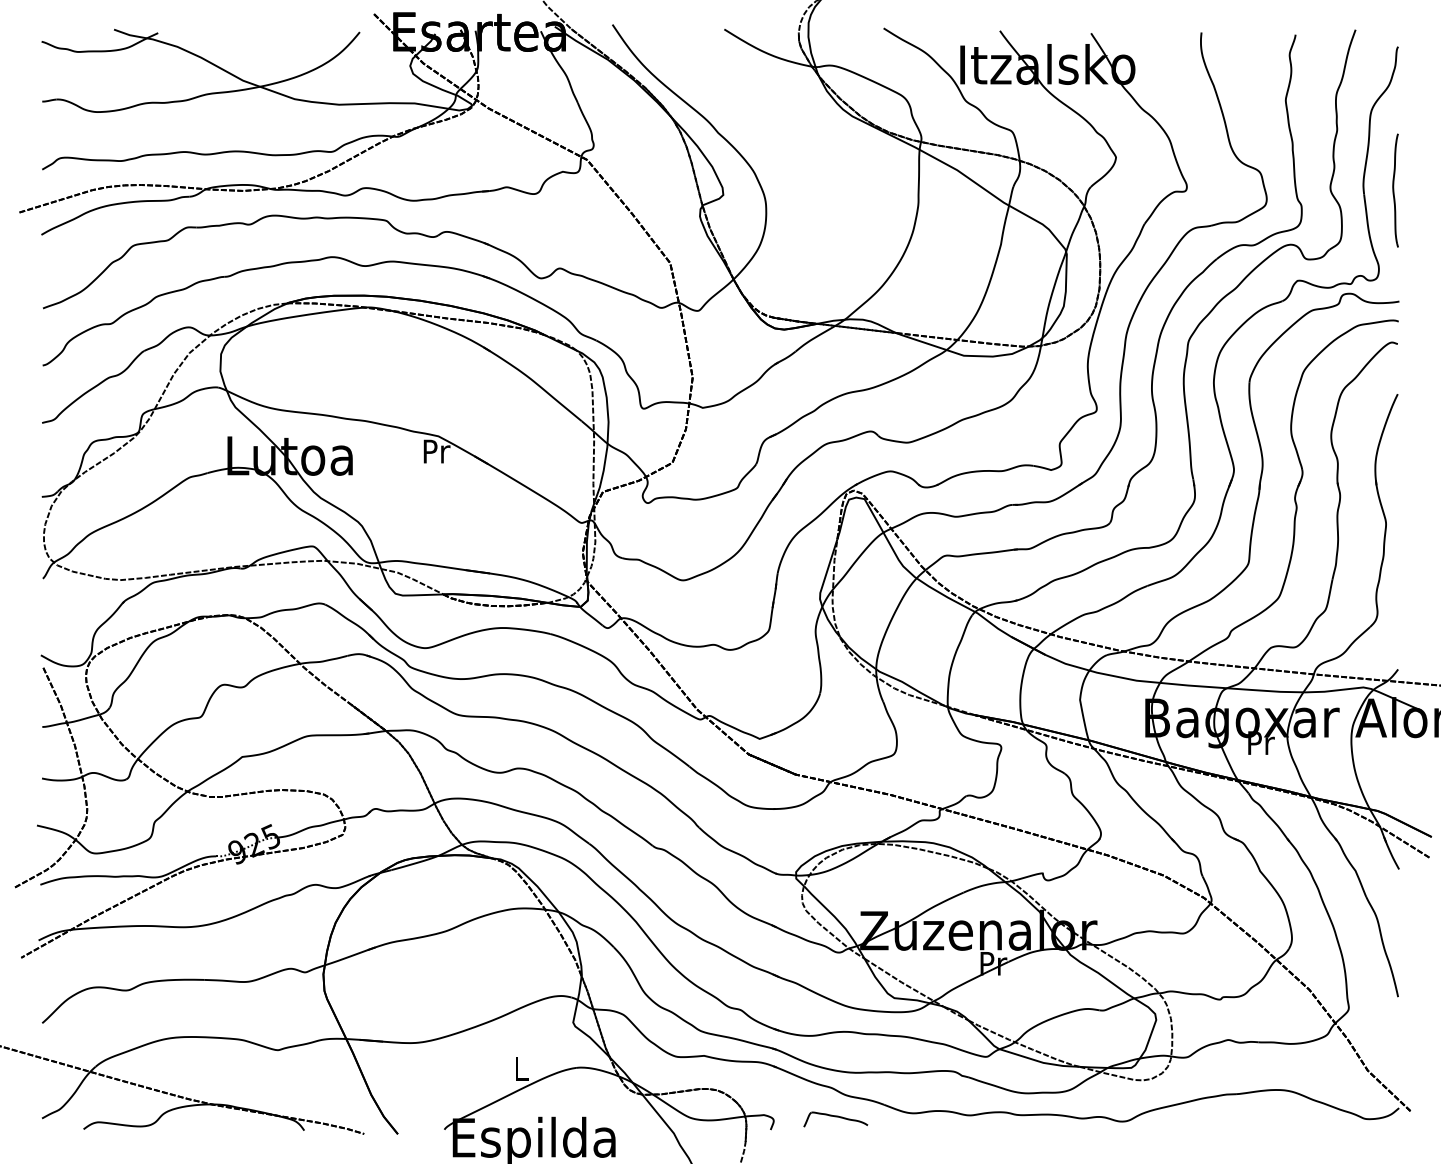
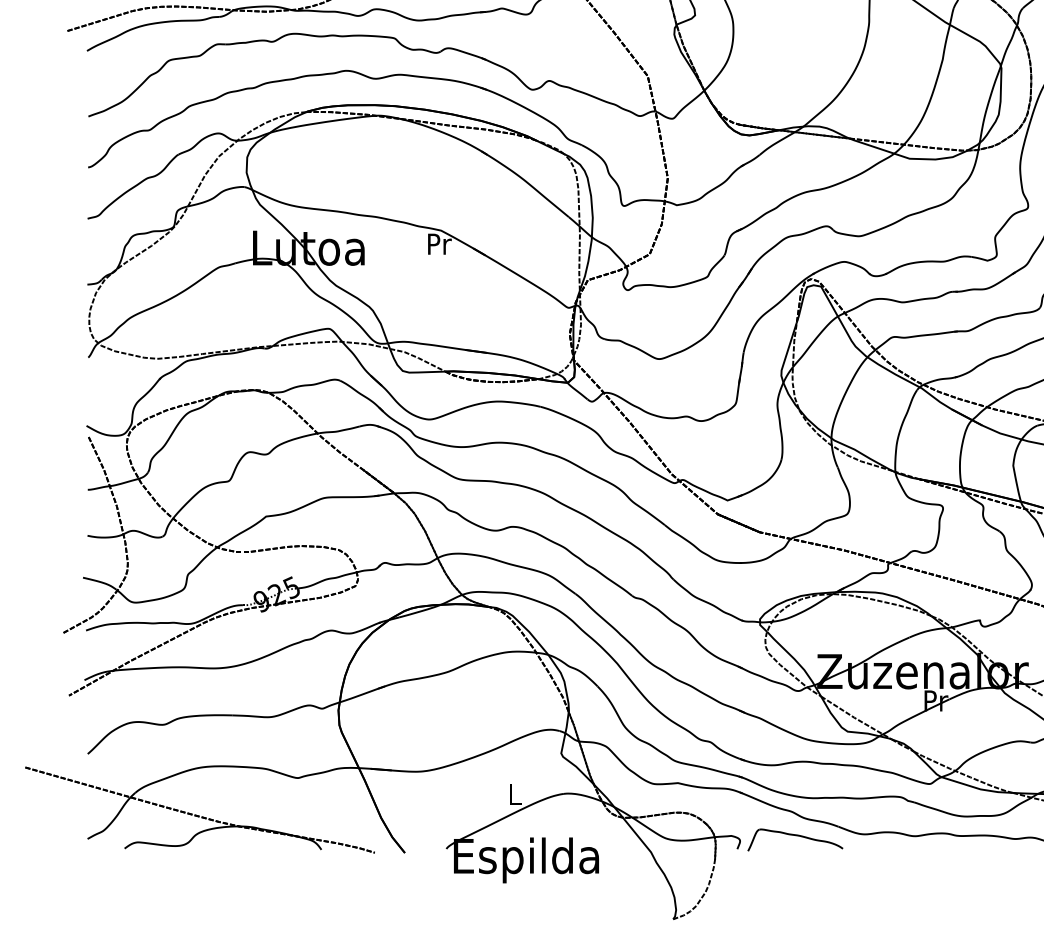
part: (835, 1119) -> (795, 839), size x1.67

